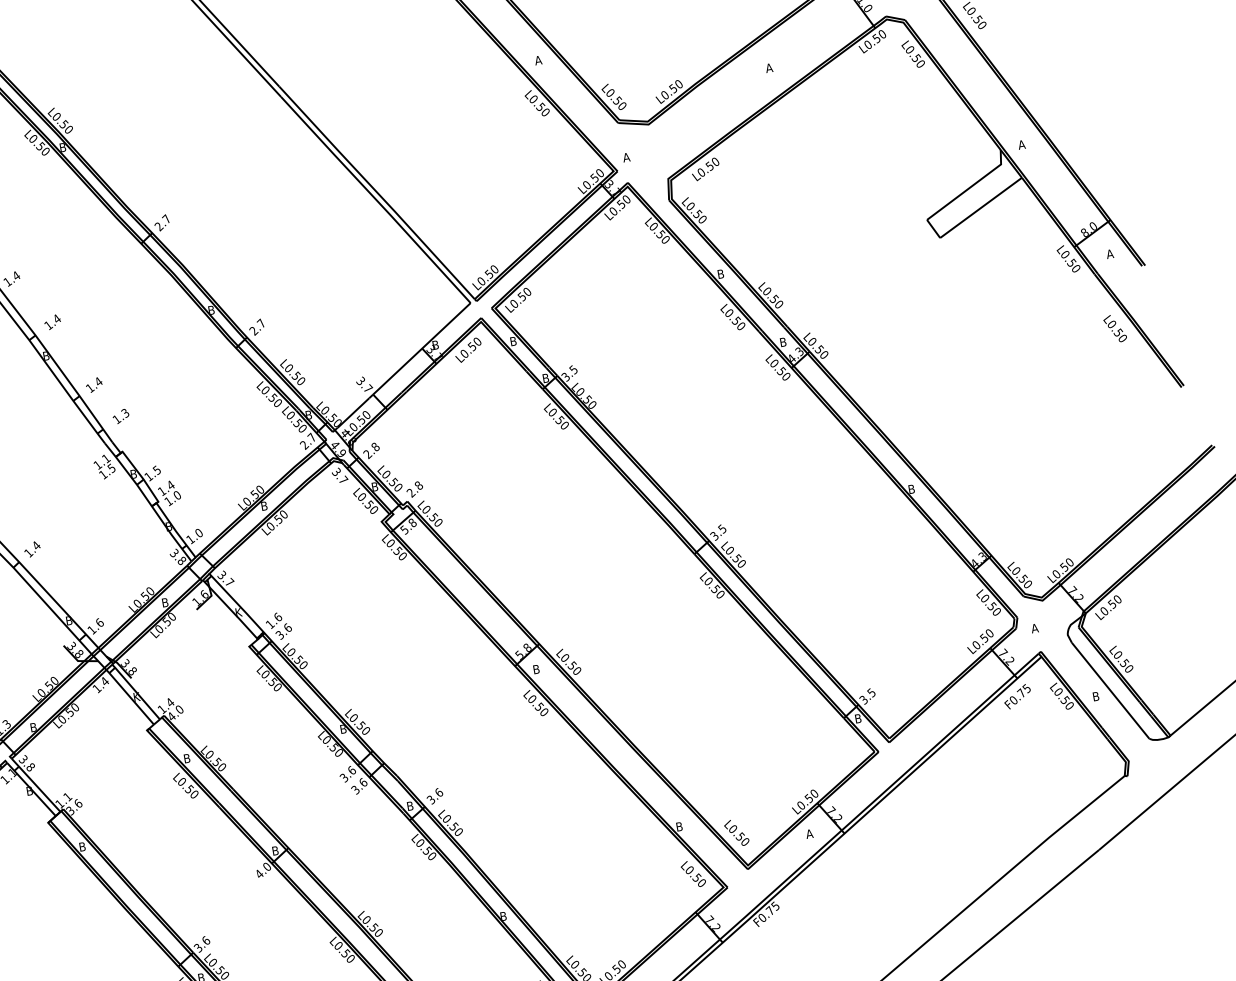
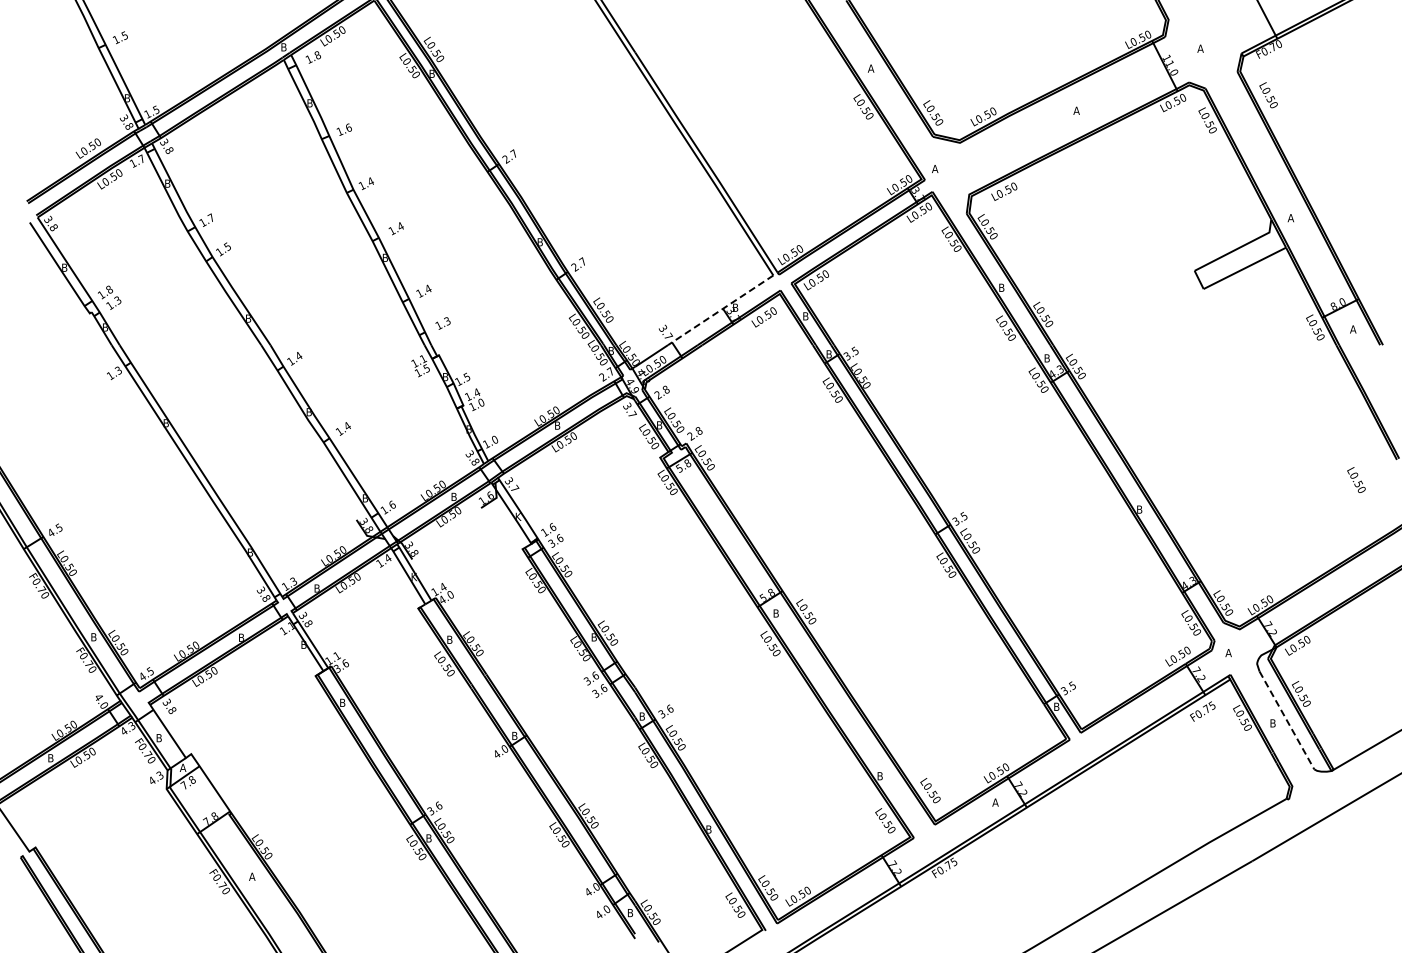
text: (1115, 328) -> (1356, 479), moved
line: (421, 348) -> (722, 308), solid -> dashed
line: (1111, 690) -> (1287, 720), solid -> dashed

